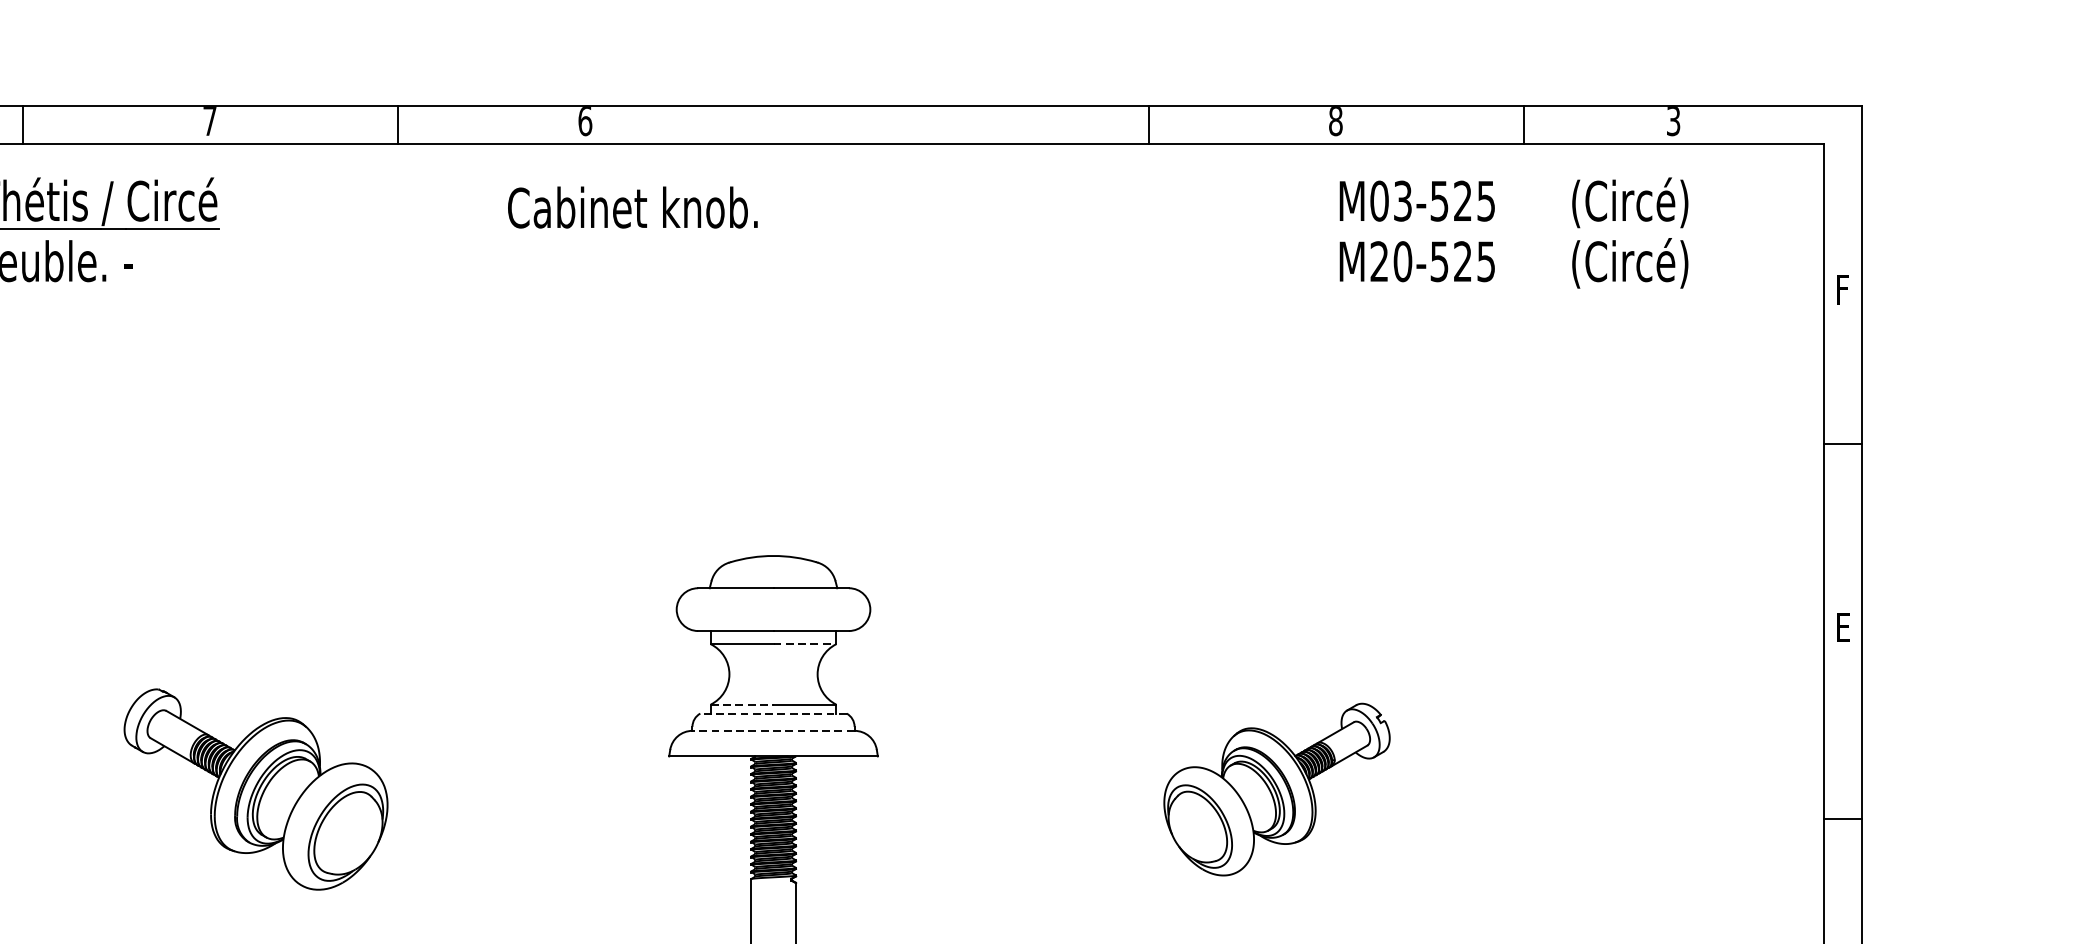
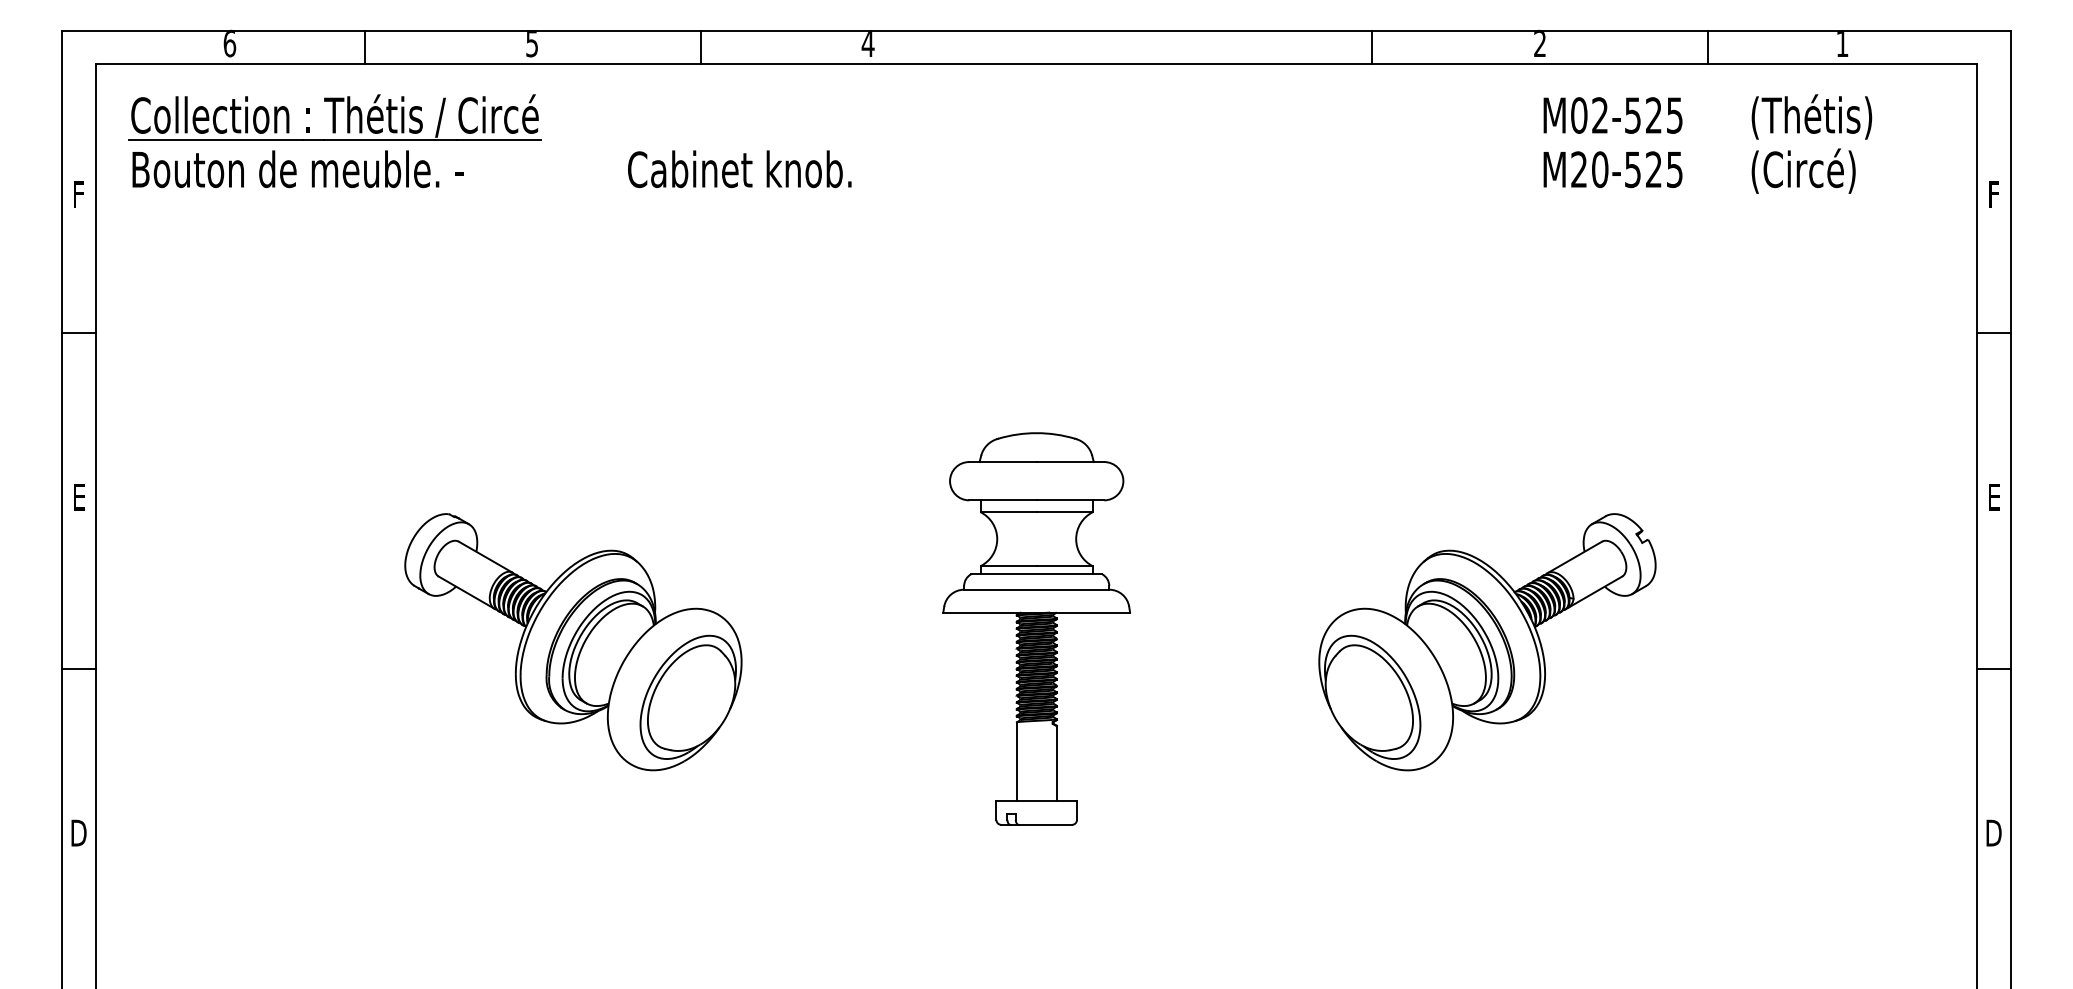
text: (584, 120) -> (867, 43), 6 -> 4
text: (1673, 120) -> (1842, 43), 3 -> 1
text: (209, 121) -> (531, 44), 7 -> 5
text: (1336, 121) -> (1540, 44), 8 -> 2
text: (1402, 201) -> (1599, 115), M03-525 -> M02-525
text: (1644, 202) -> (1816, 116), (Circé) -> (Thétis)
text: (632, 207) -> (739, 169), moved
line: (805, 644) -> (1065, 512), dashed -> solid
line: (743, 704) -> (1009, 566), dashed -> solid
line: (773, 713) -> (1036, 574), dashed -> solid
line: (773, 730) -> (1036, 589), dashed -> solid
part: (256, 789) -> (573, 642), size x1.43
part: (1277, 789) -> (1487, 642), size x1.67

